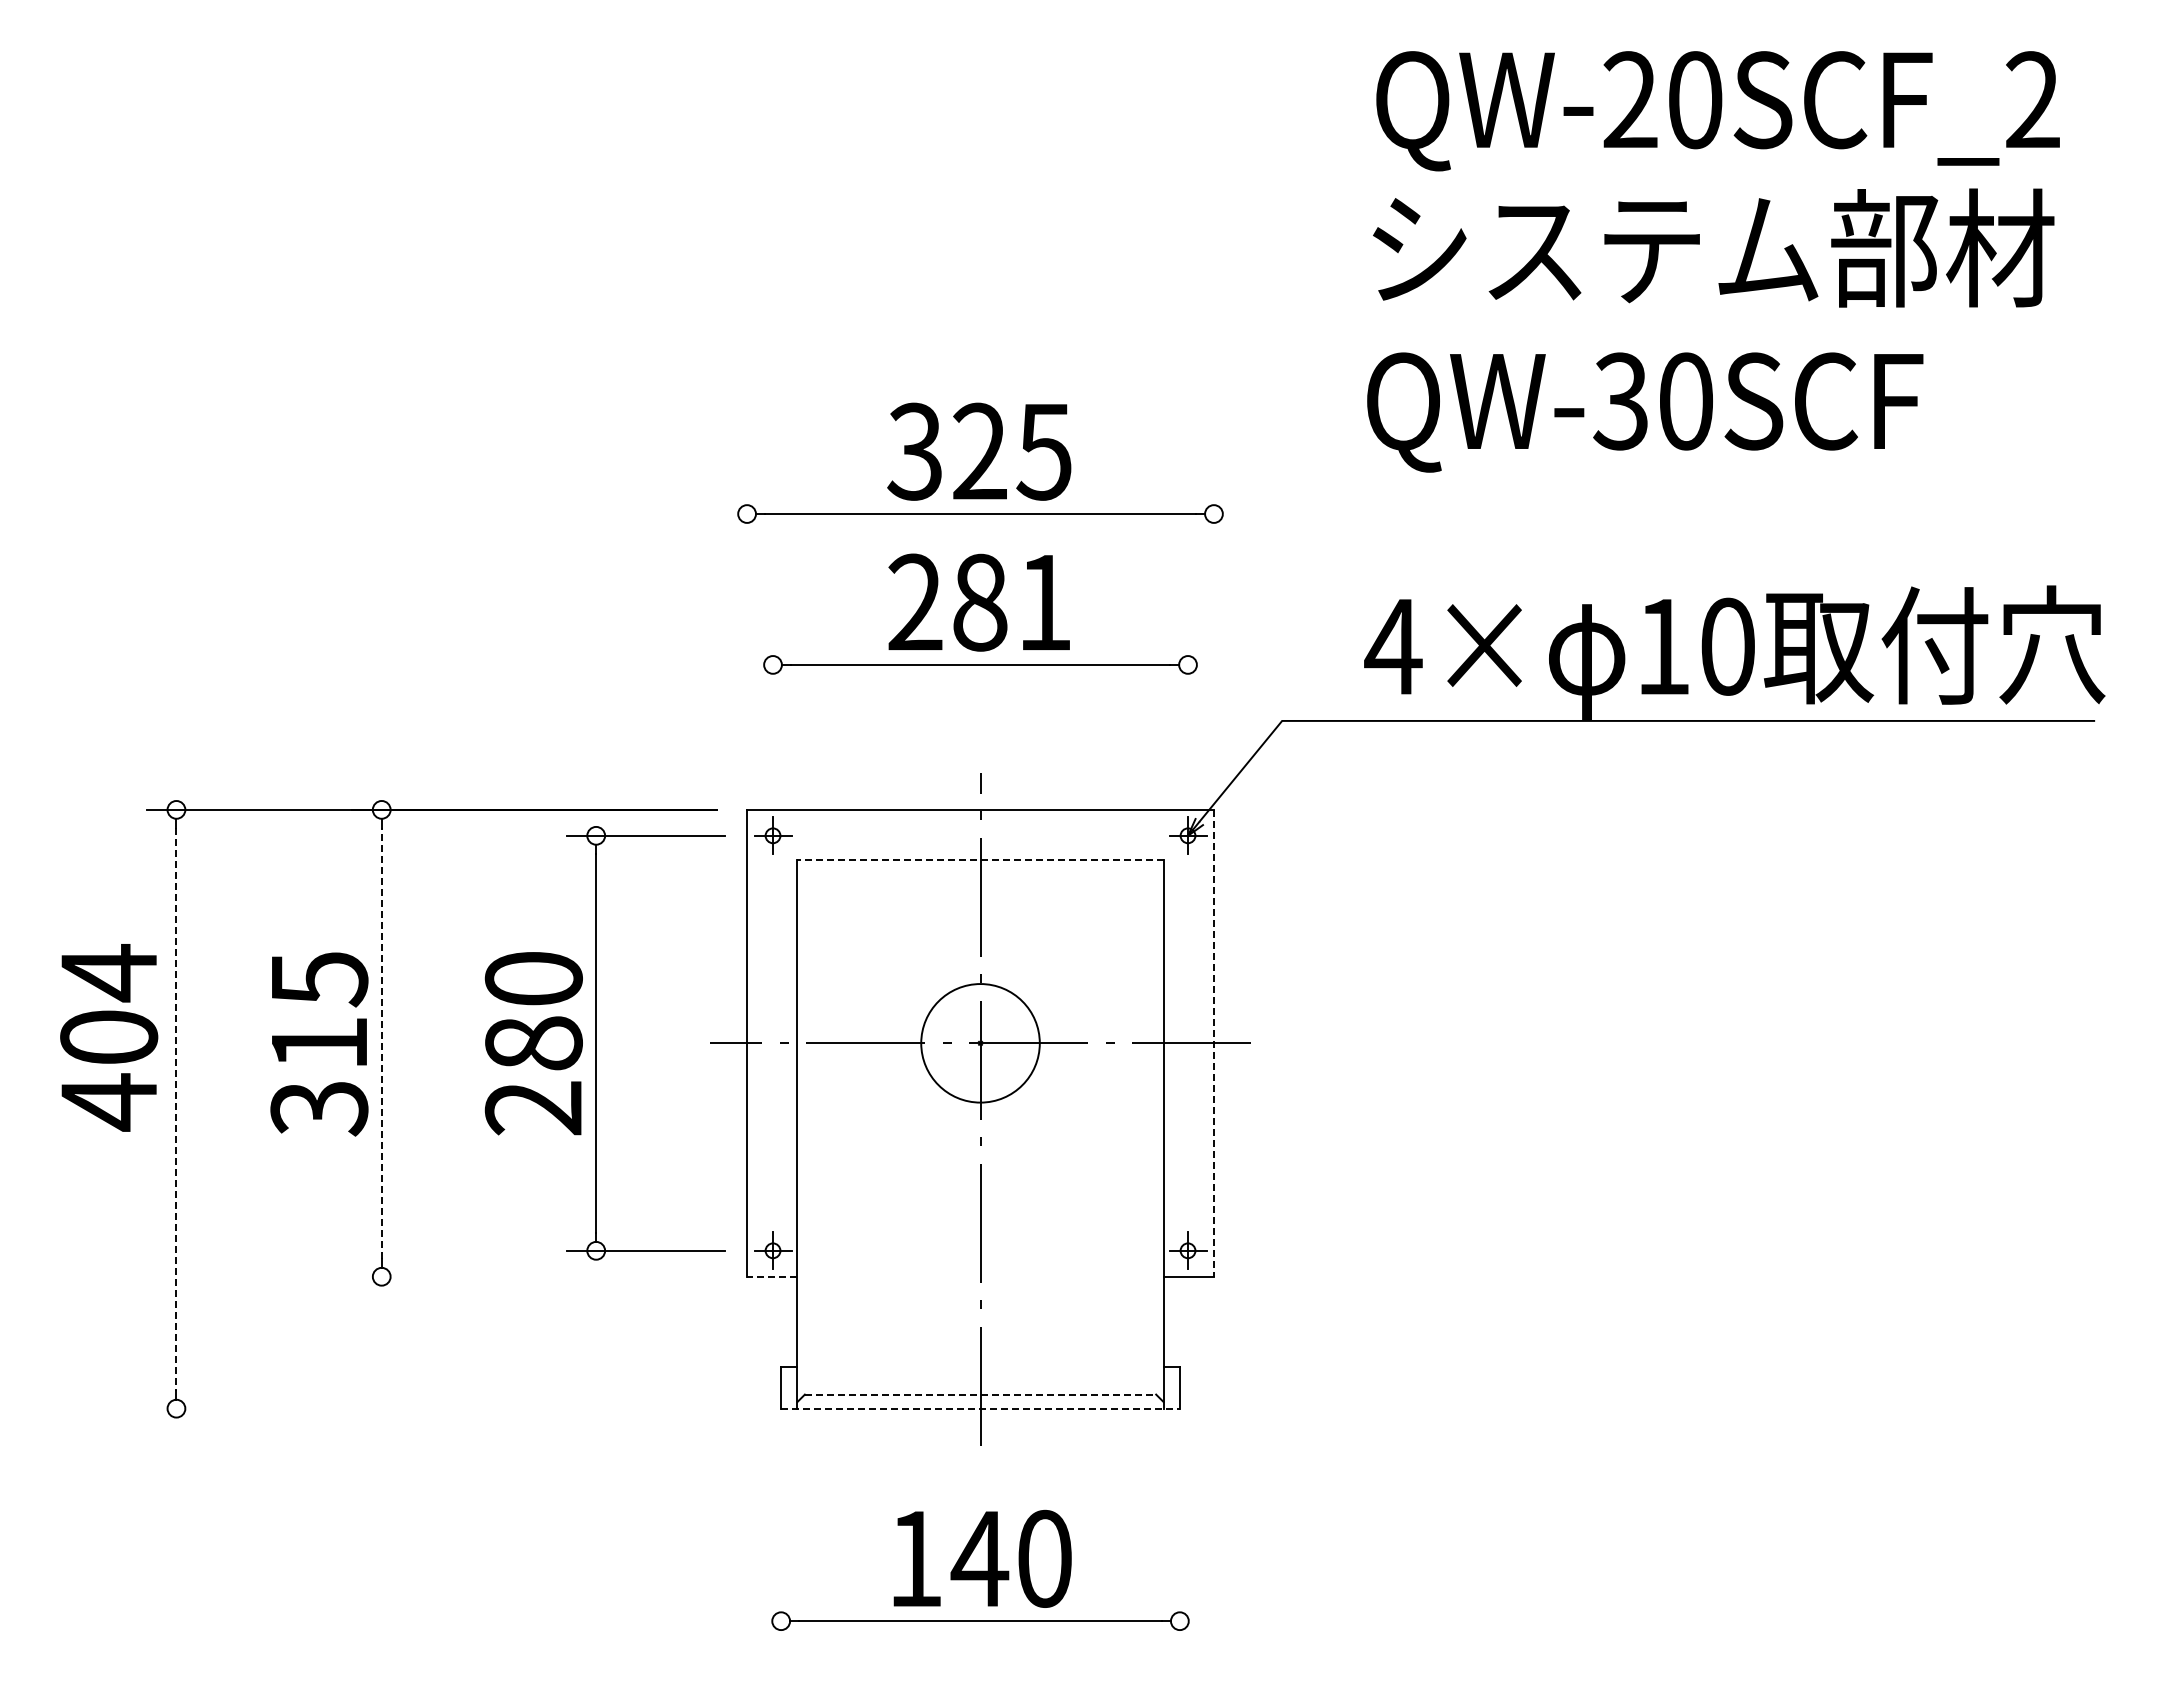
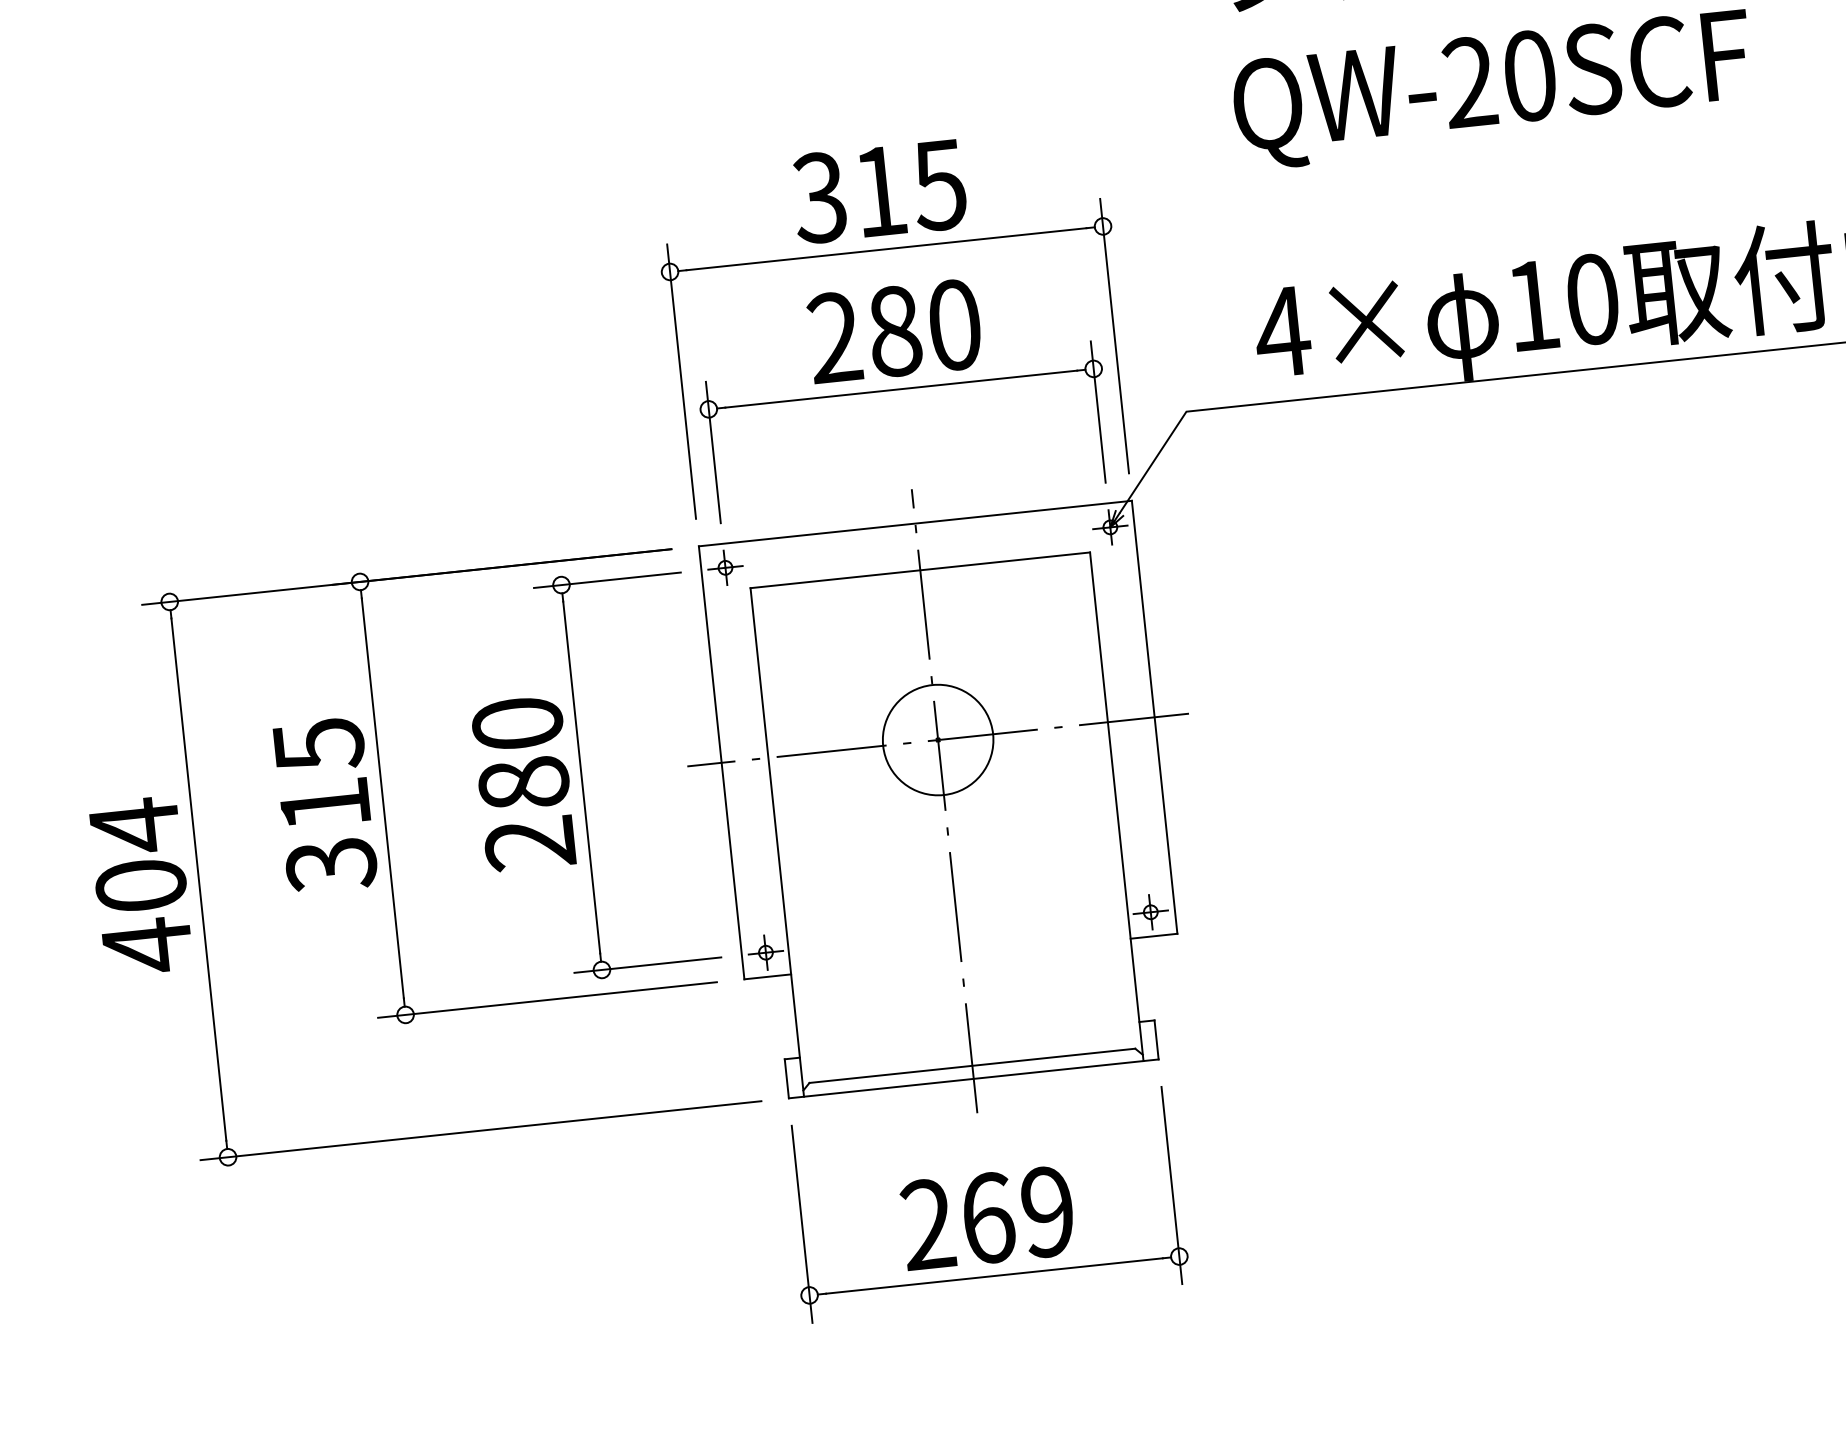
text: (1620, 401) -> (1469, 82), QW-30SCF -> QW-20SCF
text: (979, 450) -> (879, 190), 325 -> 315
text: (1044, 602) -> (954, 325), 281 -> 280
line: (747, 632) -> (681, 381), added
line: (1213, 632) -> (1114, 336), added
line: (773, 711) -> (713, 452), added
line: (1188, 711) -> (1098, 412), added
line: (980, 860) -> (920, 570), dashed -> solid
text: (109, 1037) -> (141, 885), moved
line: (381, 1043) -> (382, 798), dashed -> solid
line: (1213, 1043) -> (1154, 717), dashed -> solid
line: (176, 1109) -> (198, 879), dashed -> solid
line: (534, 1276) -> (547, 999), added
line: (771, 1276) -> (767, 976), dashed -> solid
line: (980, 1394) -> (972, 1065), dashed -> solid
line: (448, 1408) -> (480, 1130), added
line: (981, 1408) -> (974, 1078), dashed -> solid
line: (781, 1544) -> (802, 1224), added
line: (1179, 1544) -> (1171, 1185), added
text: (979, 1558) -> (987, 1217), 140 -> 269

